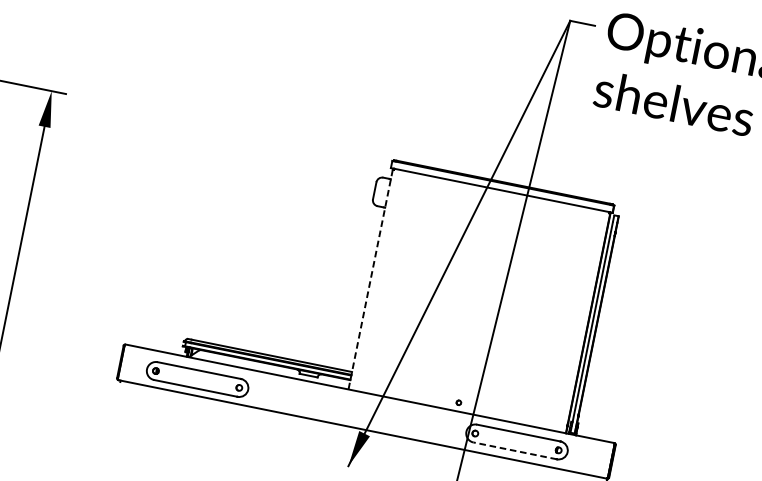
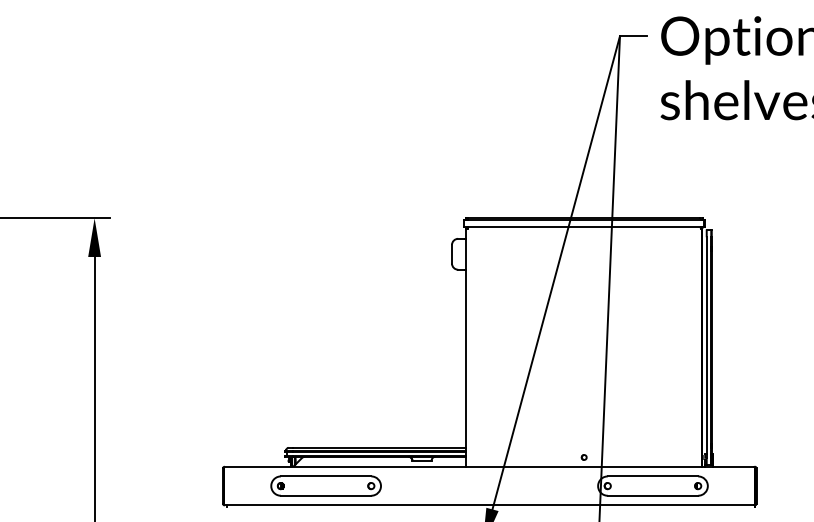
line: (370, 280) -> (466, 348), dashed -> solid
part: (197, 378) -> (325, 485), moved
line: (514, 450) -> (652, 495), dashed -> solid

